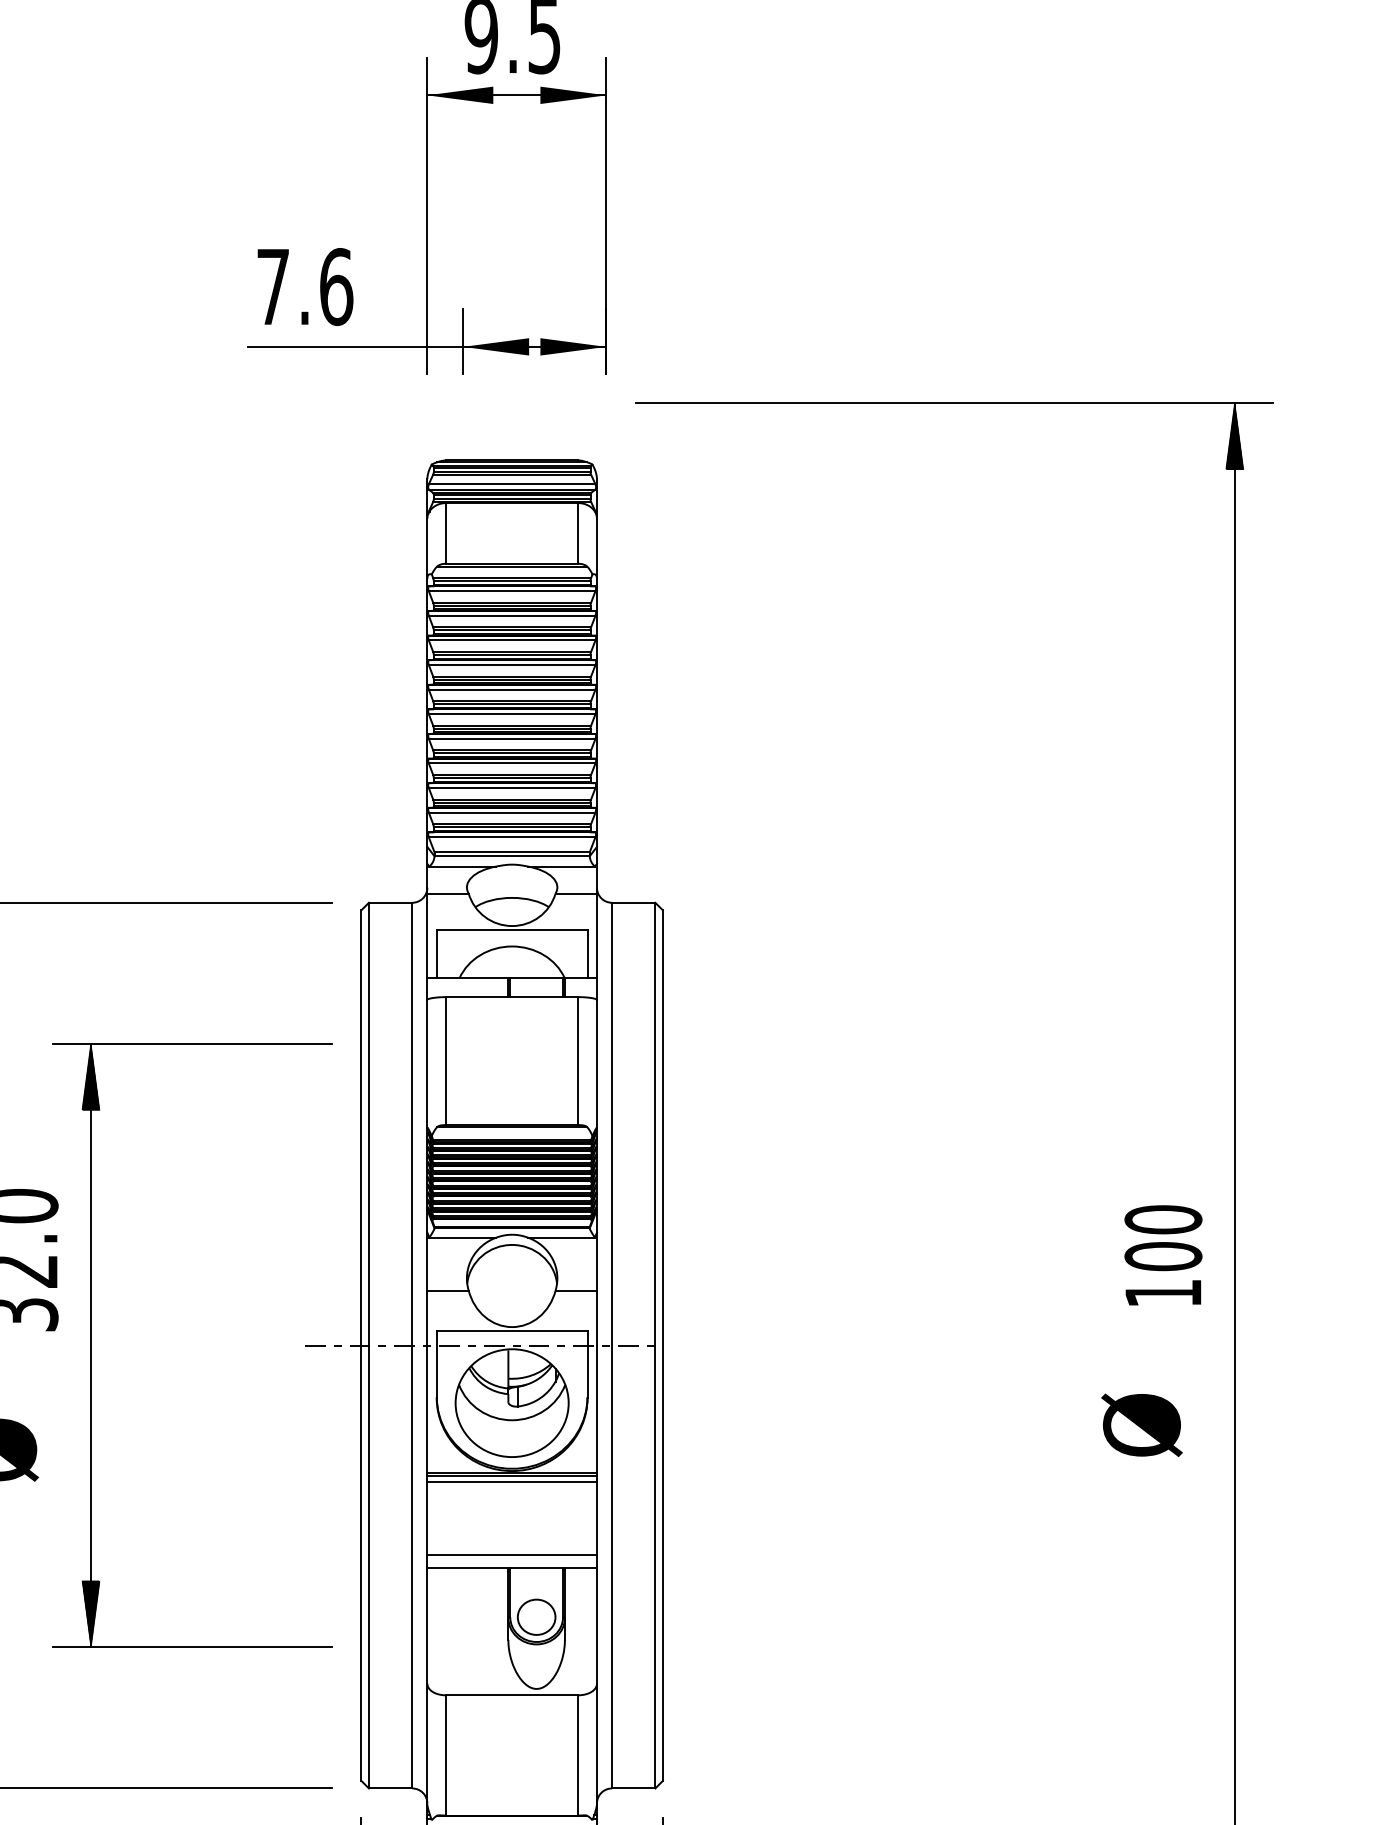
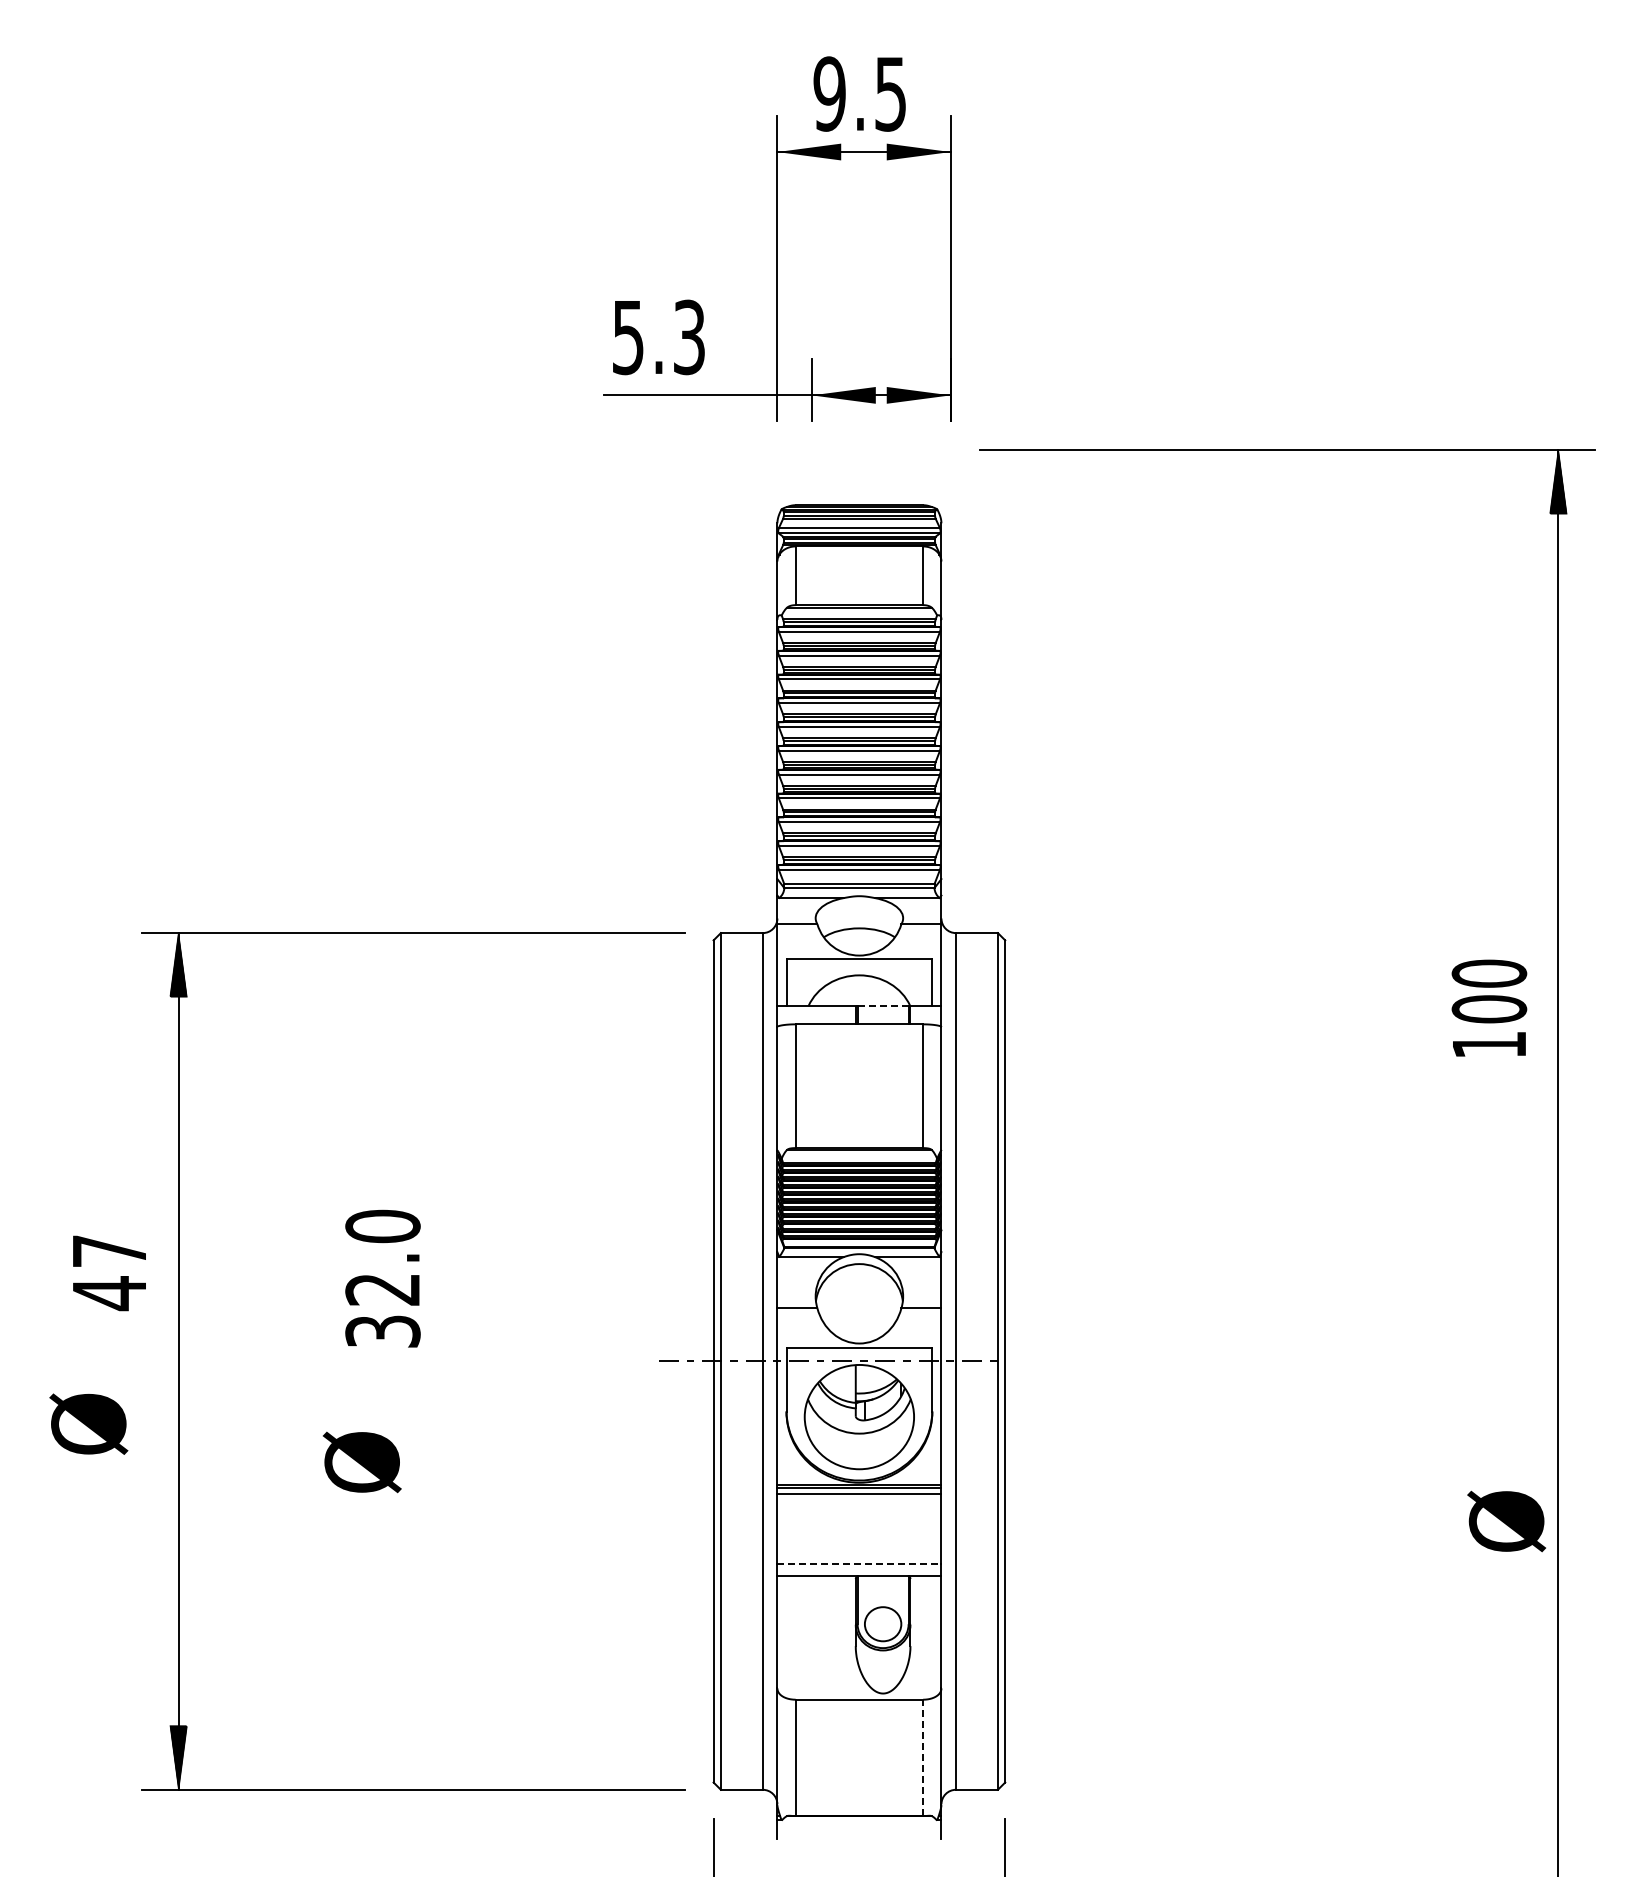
text: (305, 287) -> (659, 337), 7.6 -> 5.3
line: (537, 977) -> (883, 1005), solid -> dashed
text: (1163, 1254) -> (1489, 1007), moved
part: (91, 1345) -> (452, 1361), removed
text: (1141, 1425) -> (1506, 1521), moved
line: (512, 1554) -> (859, 1563), solid -> dashed
line: (578, 1755) -> (923, 1757), solid -> dashed

